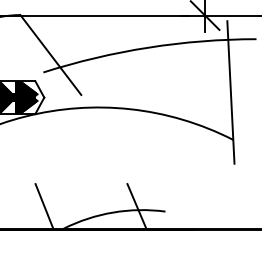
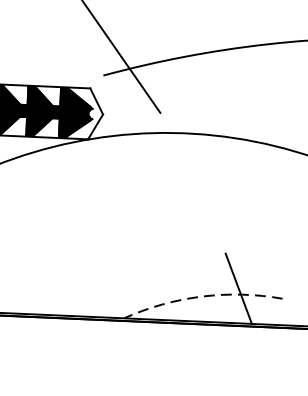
line: (44, 206) -> (96, 282), removed
arc: (113, 212) -> (202, 296), solid -> dashed

